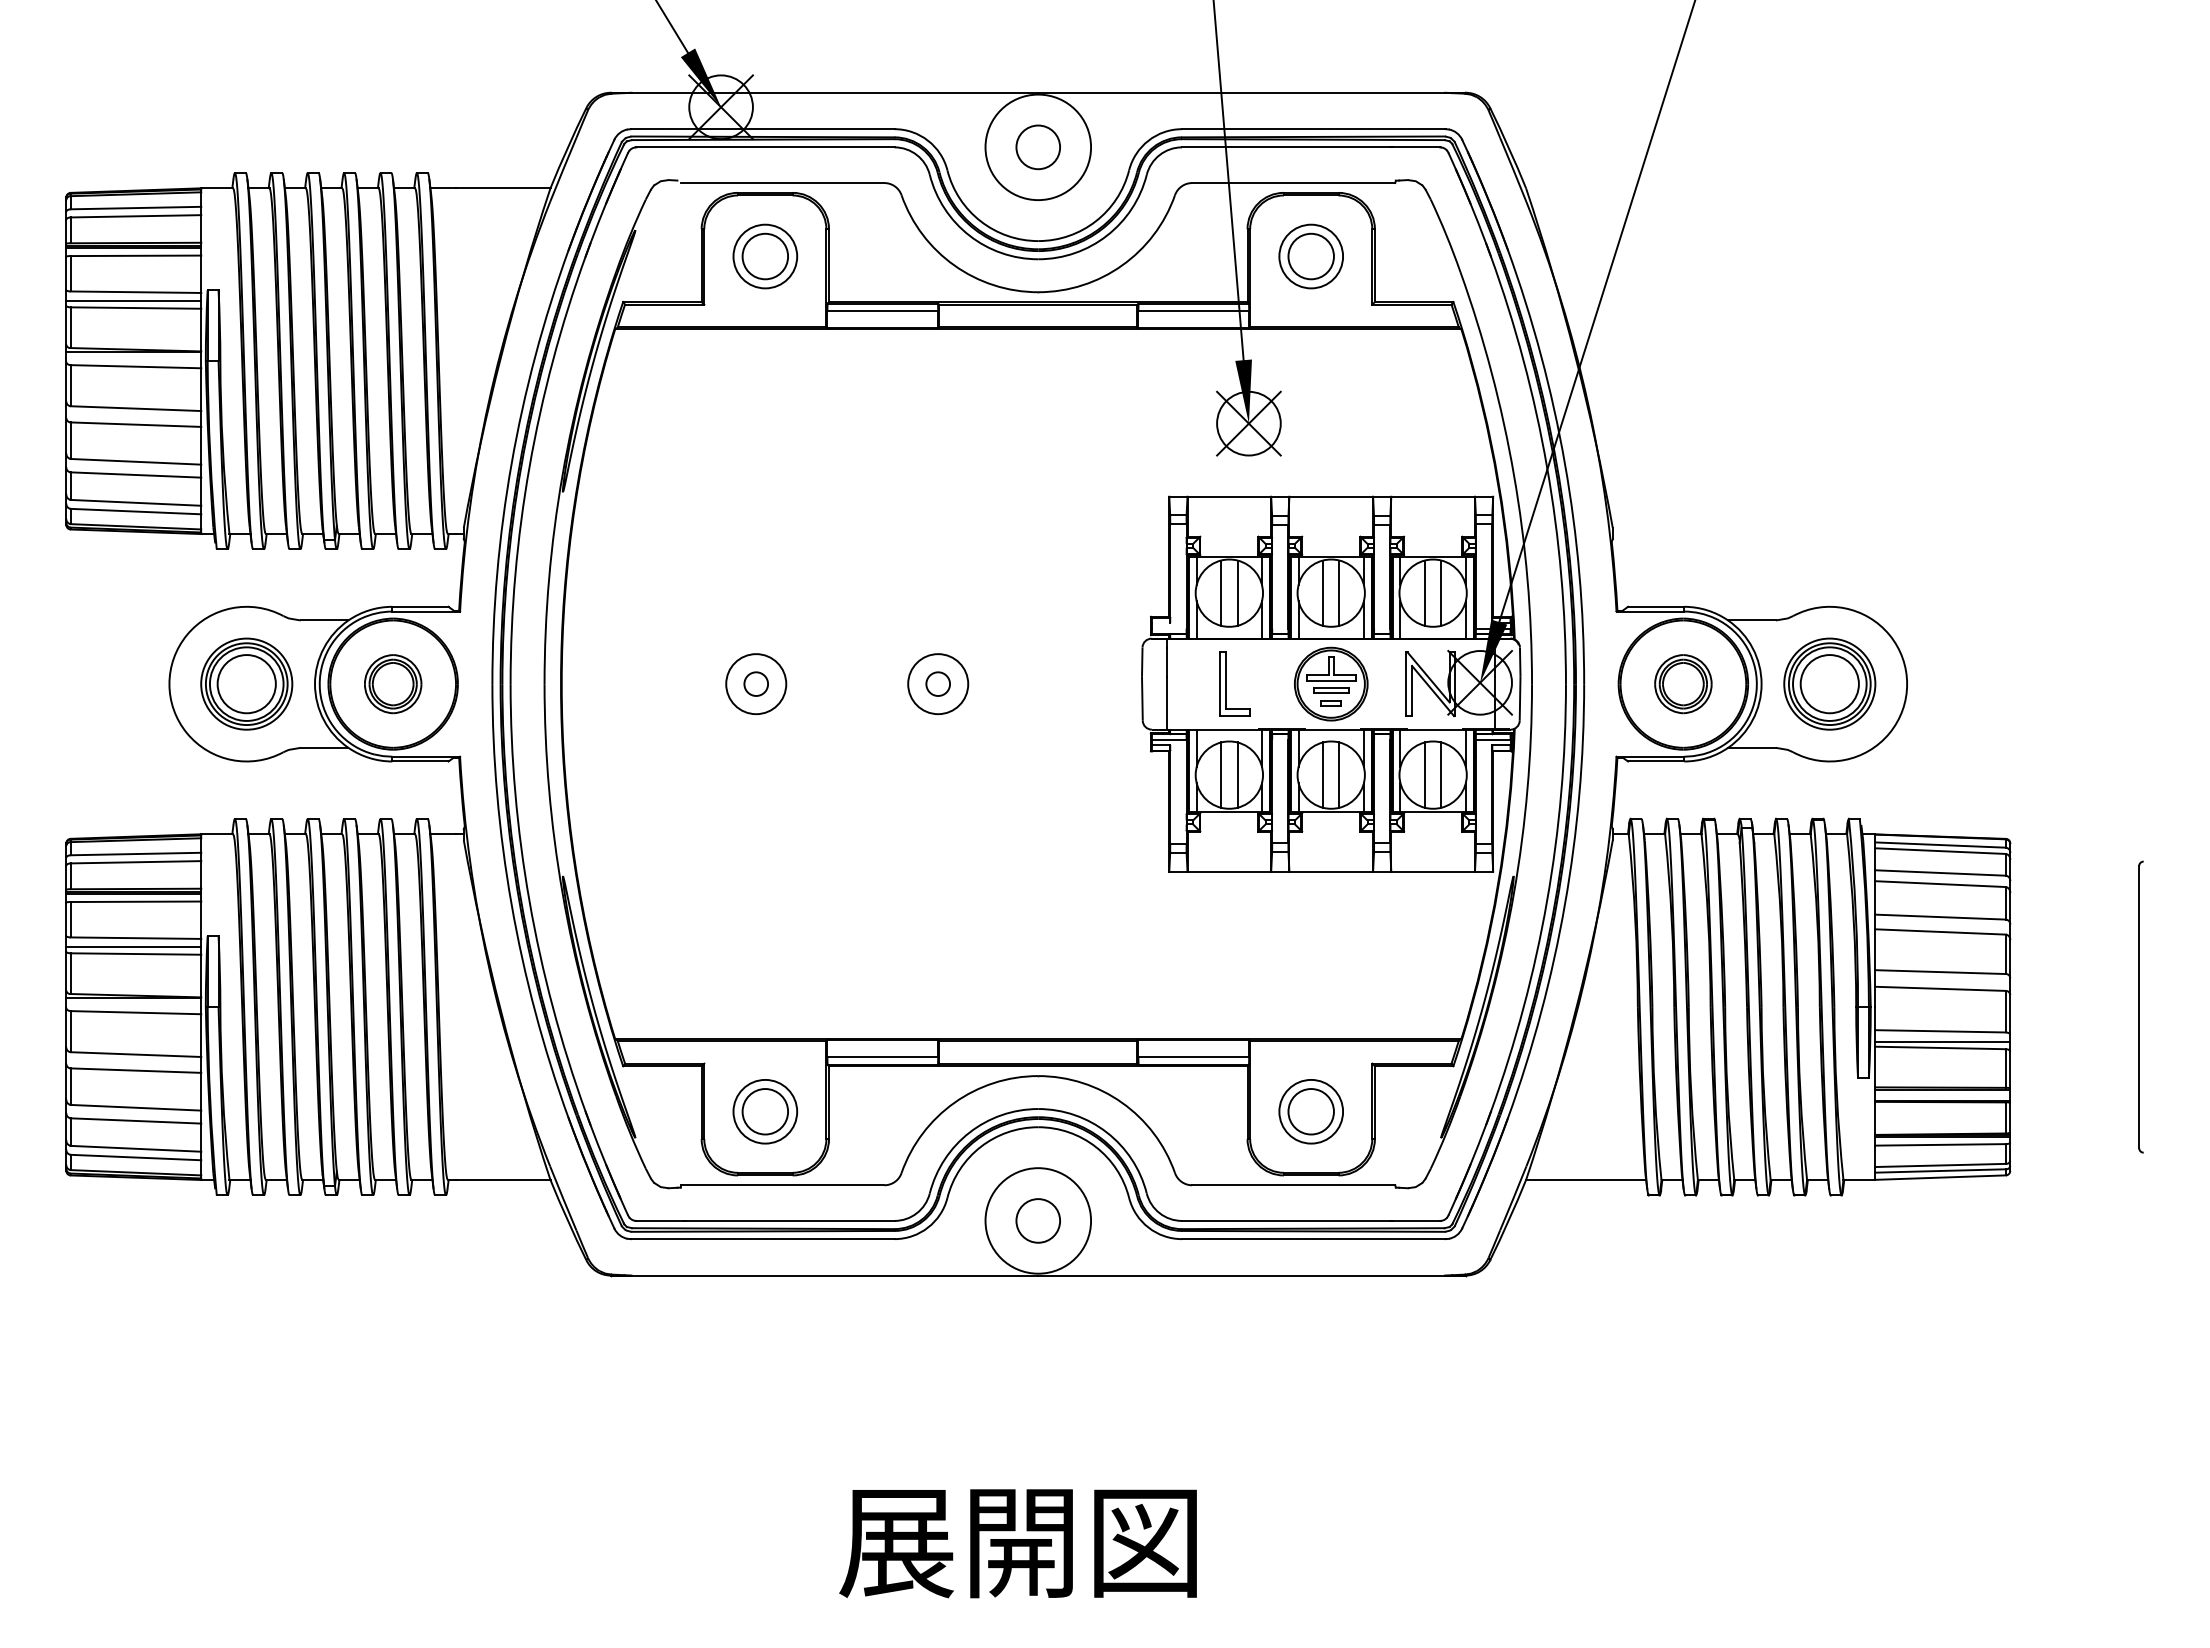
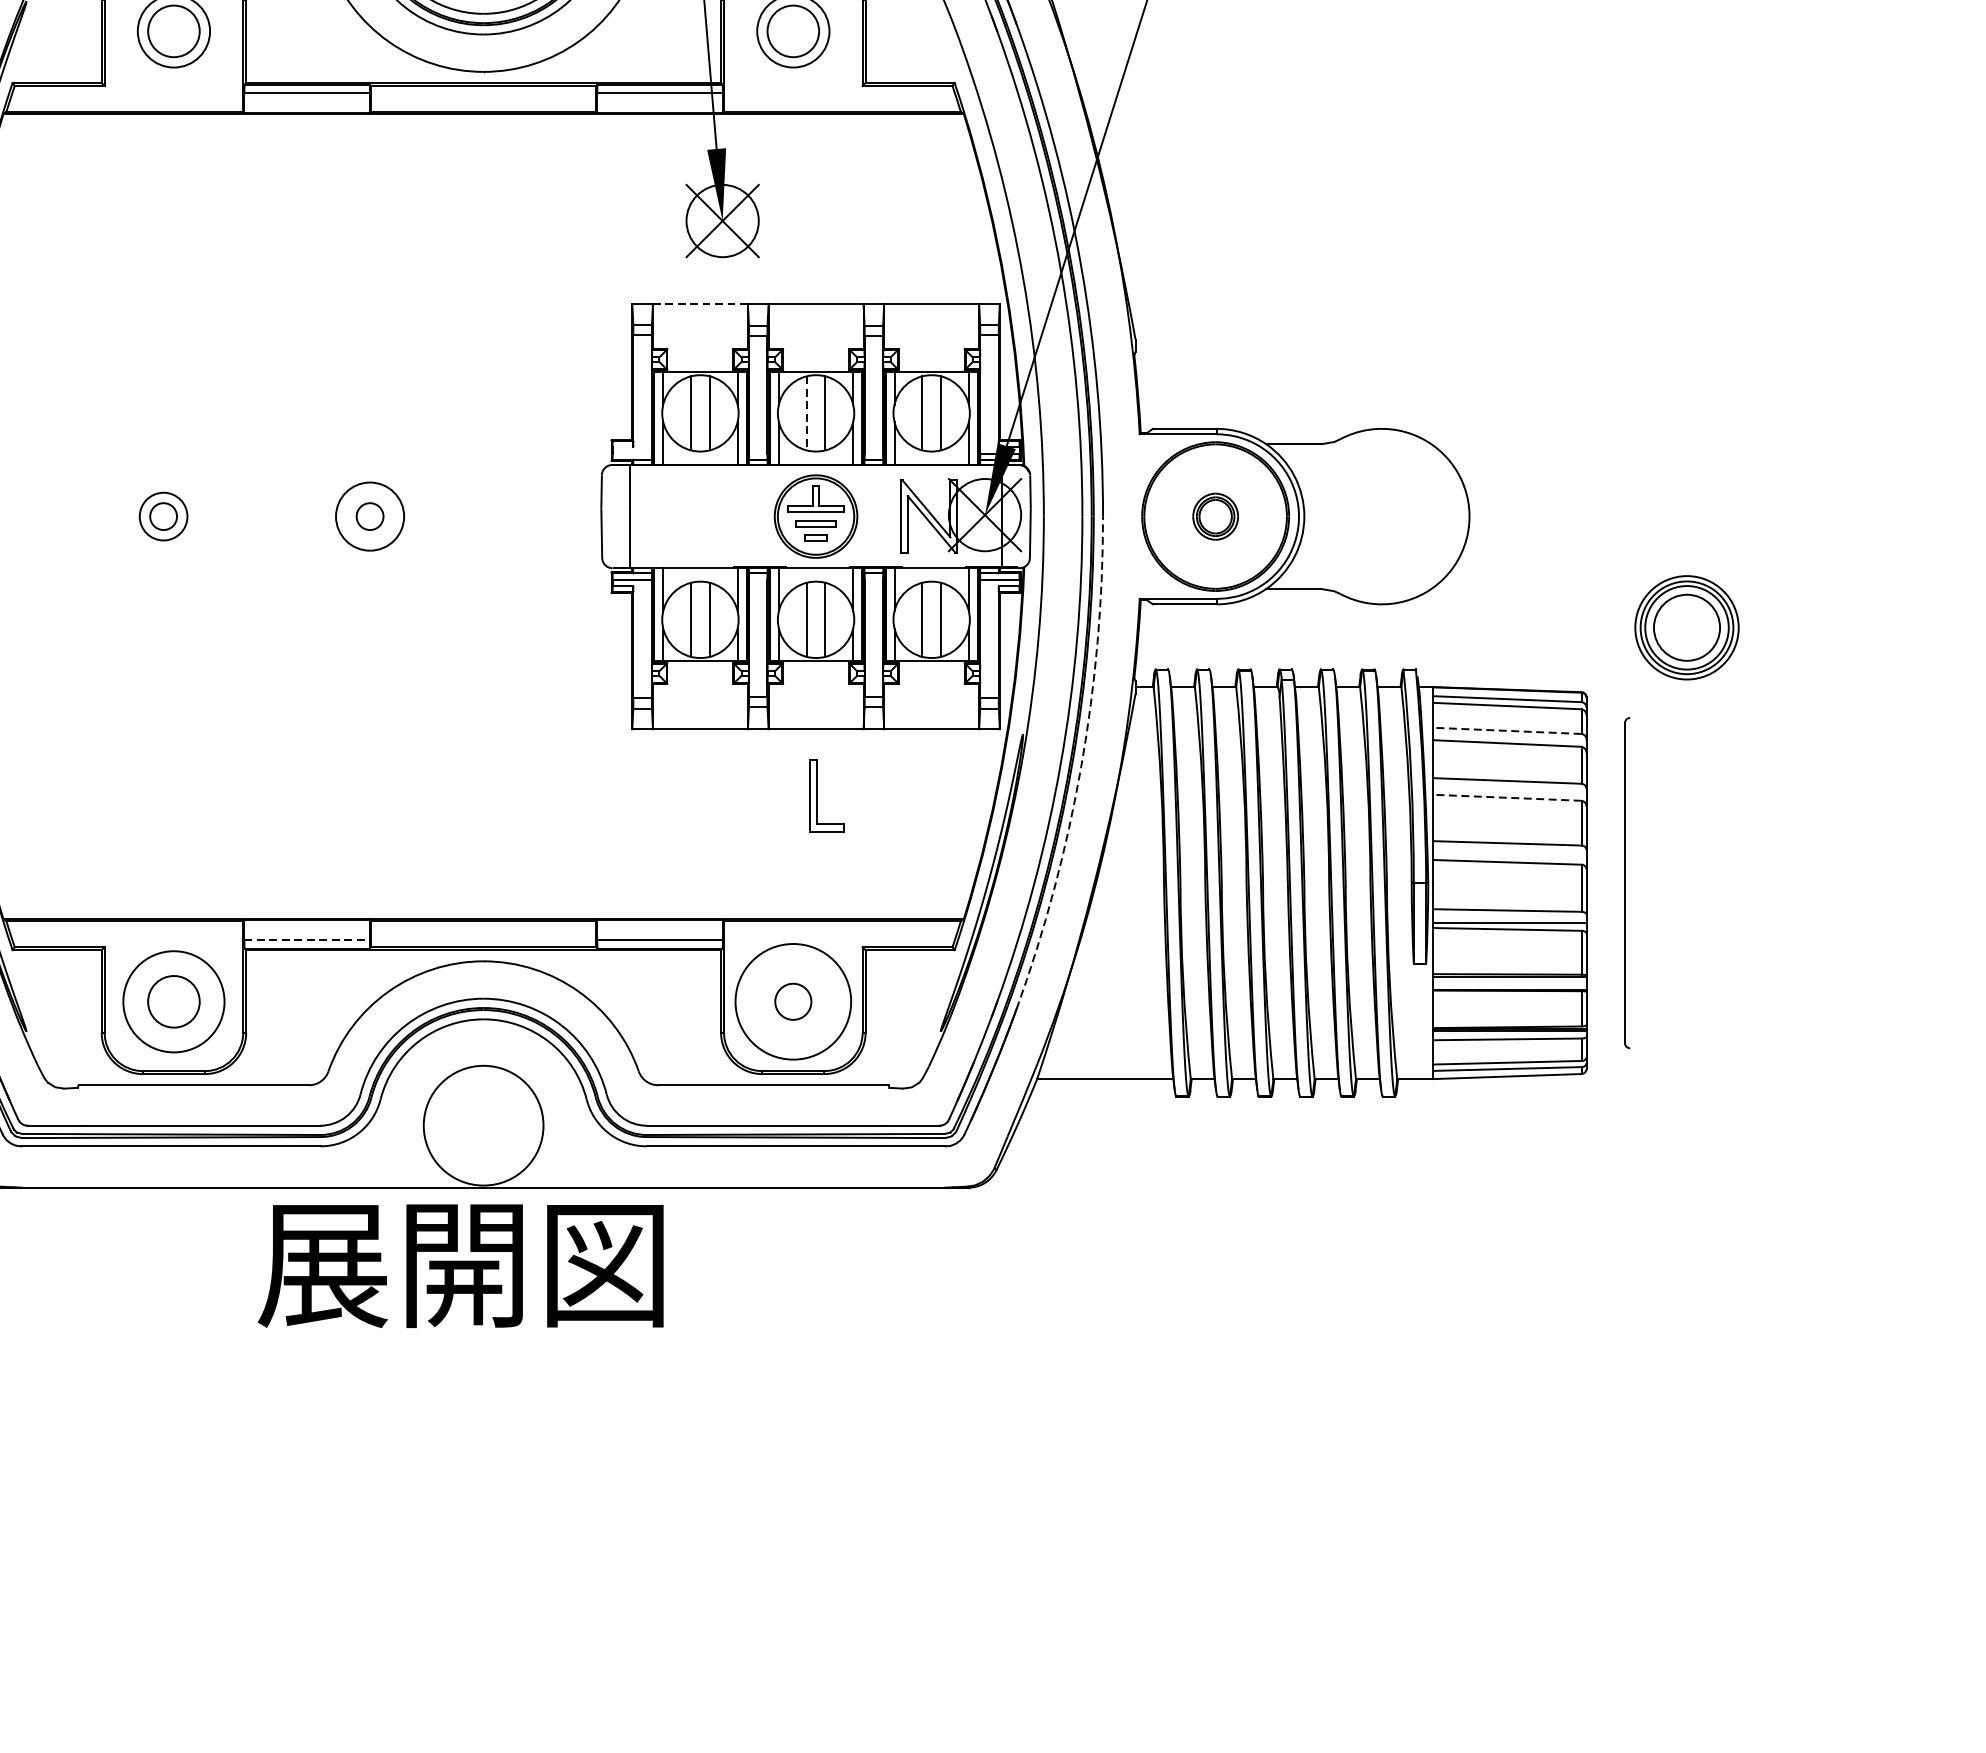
line: (1229, 496) -> (700, 303), solid -> dashed
line: (1323, 593) -> (807, 413), solid -> dashed
part: (1226, 683) -> (817, 795), moved
part: (1829, 683) -> (1686, 627), moved
circle: (756, 684) -> (163, 517), size x0.7
part: (1683, 684) -> (1215, 517), size x0.7
line: (1940, 872) -> (1507, 730), solid -> dashed
arc: (1564, 904) -> (1080, 766), solid -> dashed
line: (1940, 931) -> (1507, 797), solid -> dashed
part: (2140, 1006) -> (1626, 882), moved
line: (883, 1057) -> (308, 940), solid -> dashed
circle: (765, 1111) -> (174, 1001), size x1.4
circle: (1310, 1111) -> (792, 1001), size x0.7
circle: (1311, 1111) -> (793, 1001), size x1.6
circle: (1037, 1220) -> (482, 1125), removed
text: (1017, 1543) -> (460, 1265), moved

